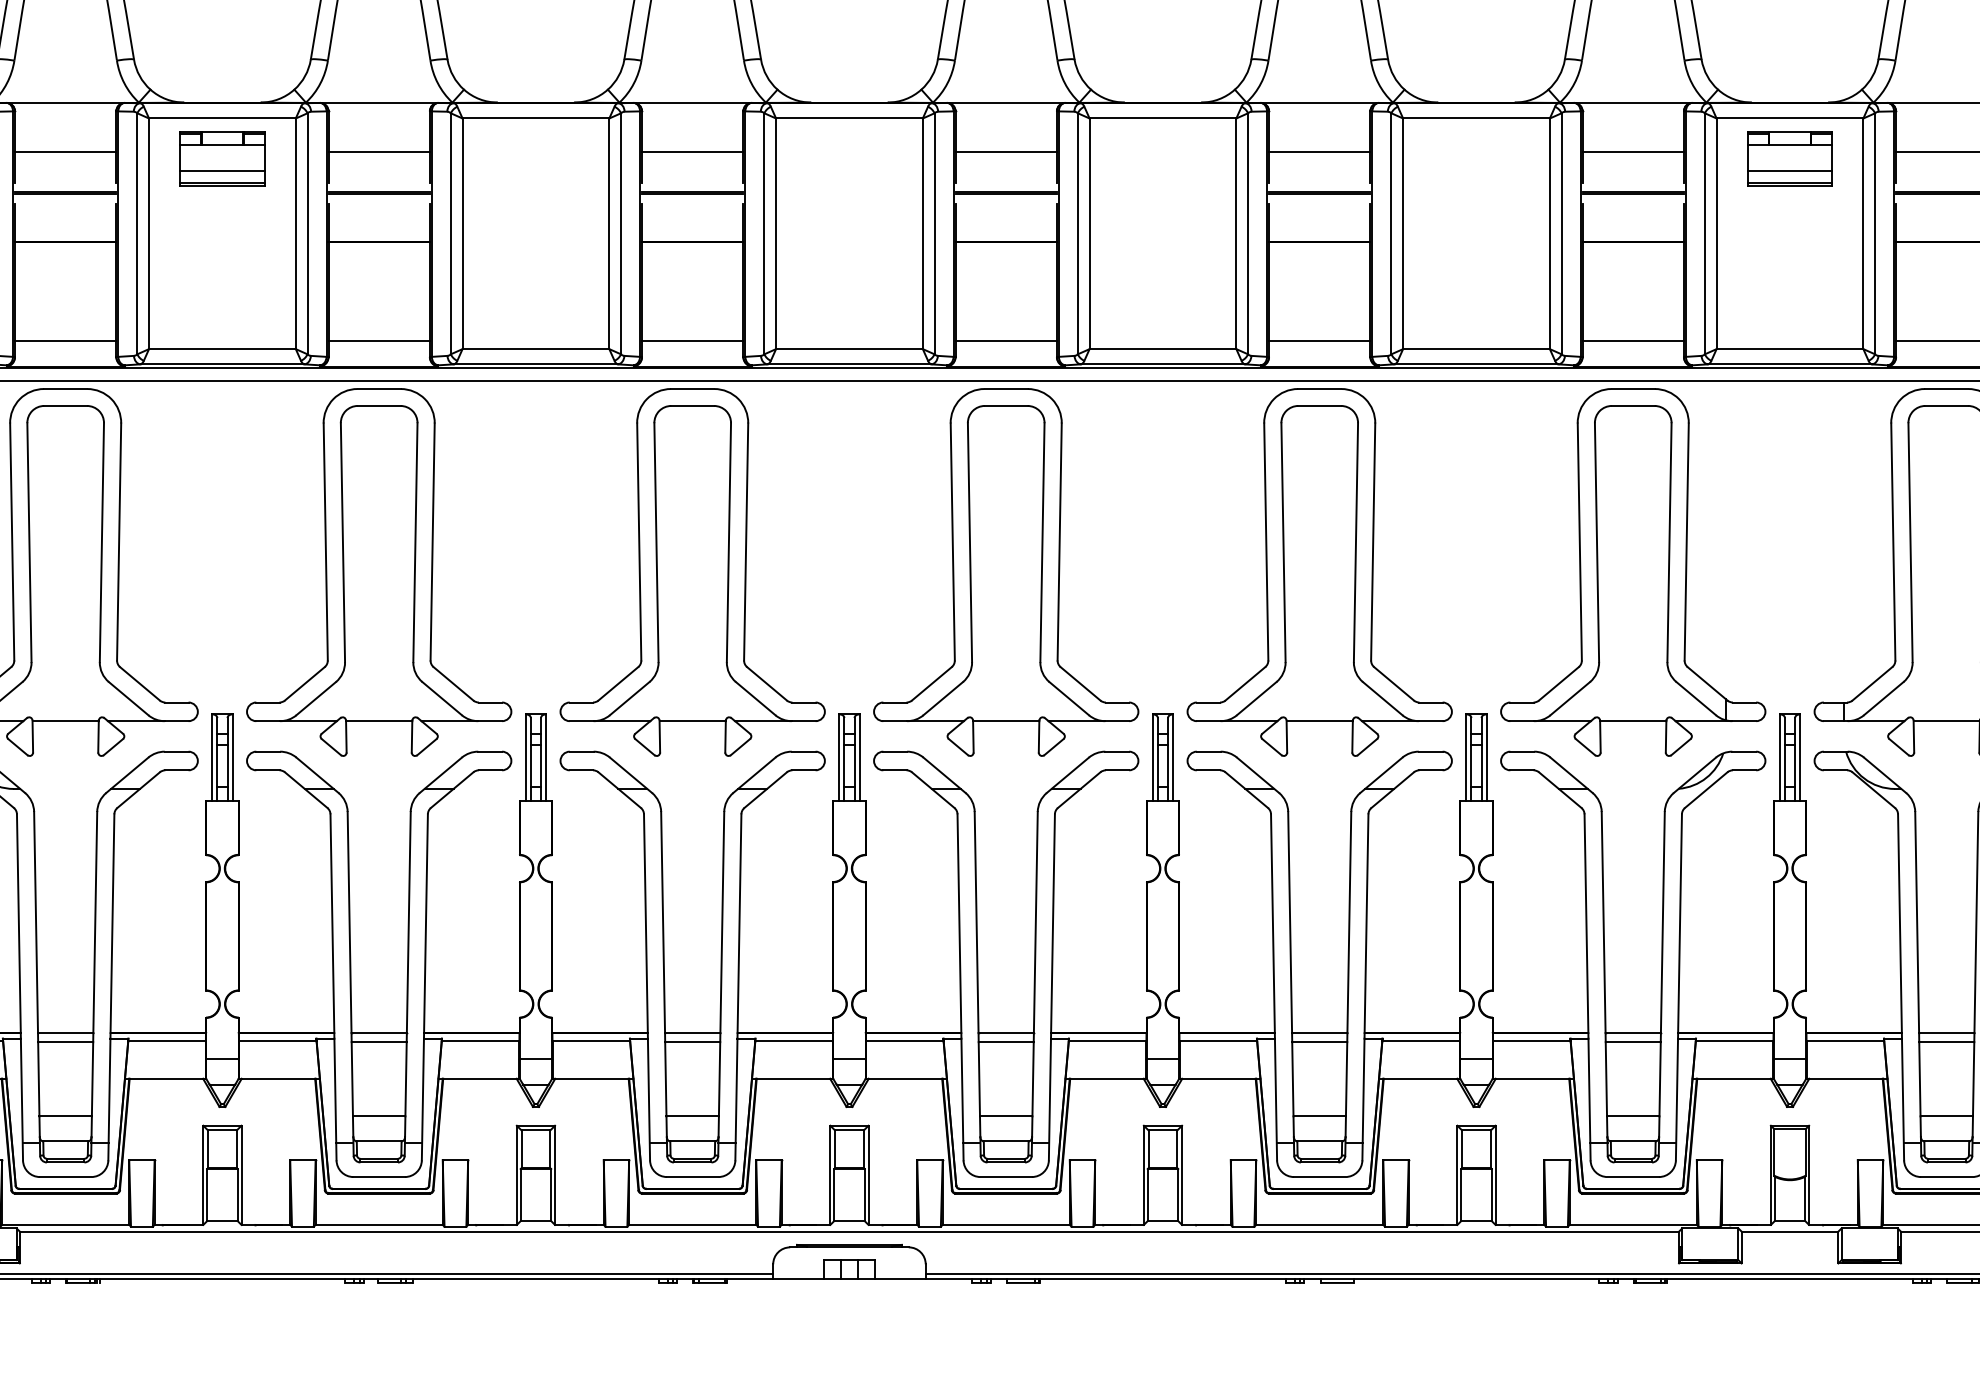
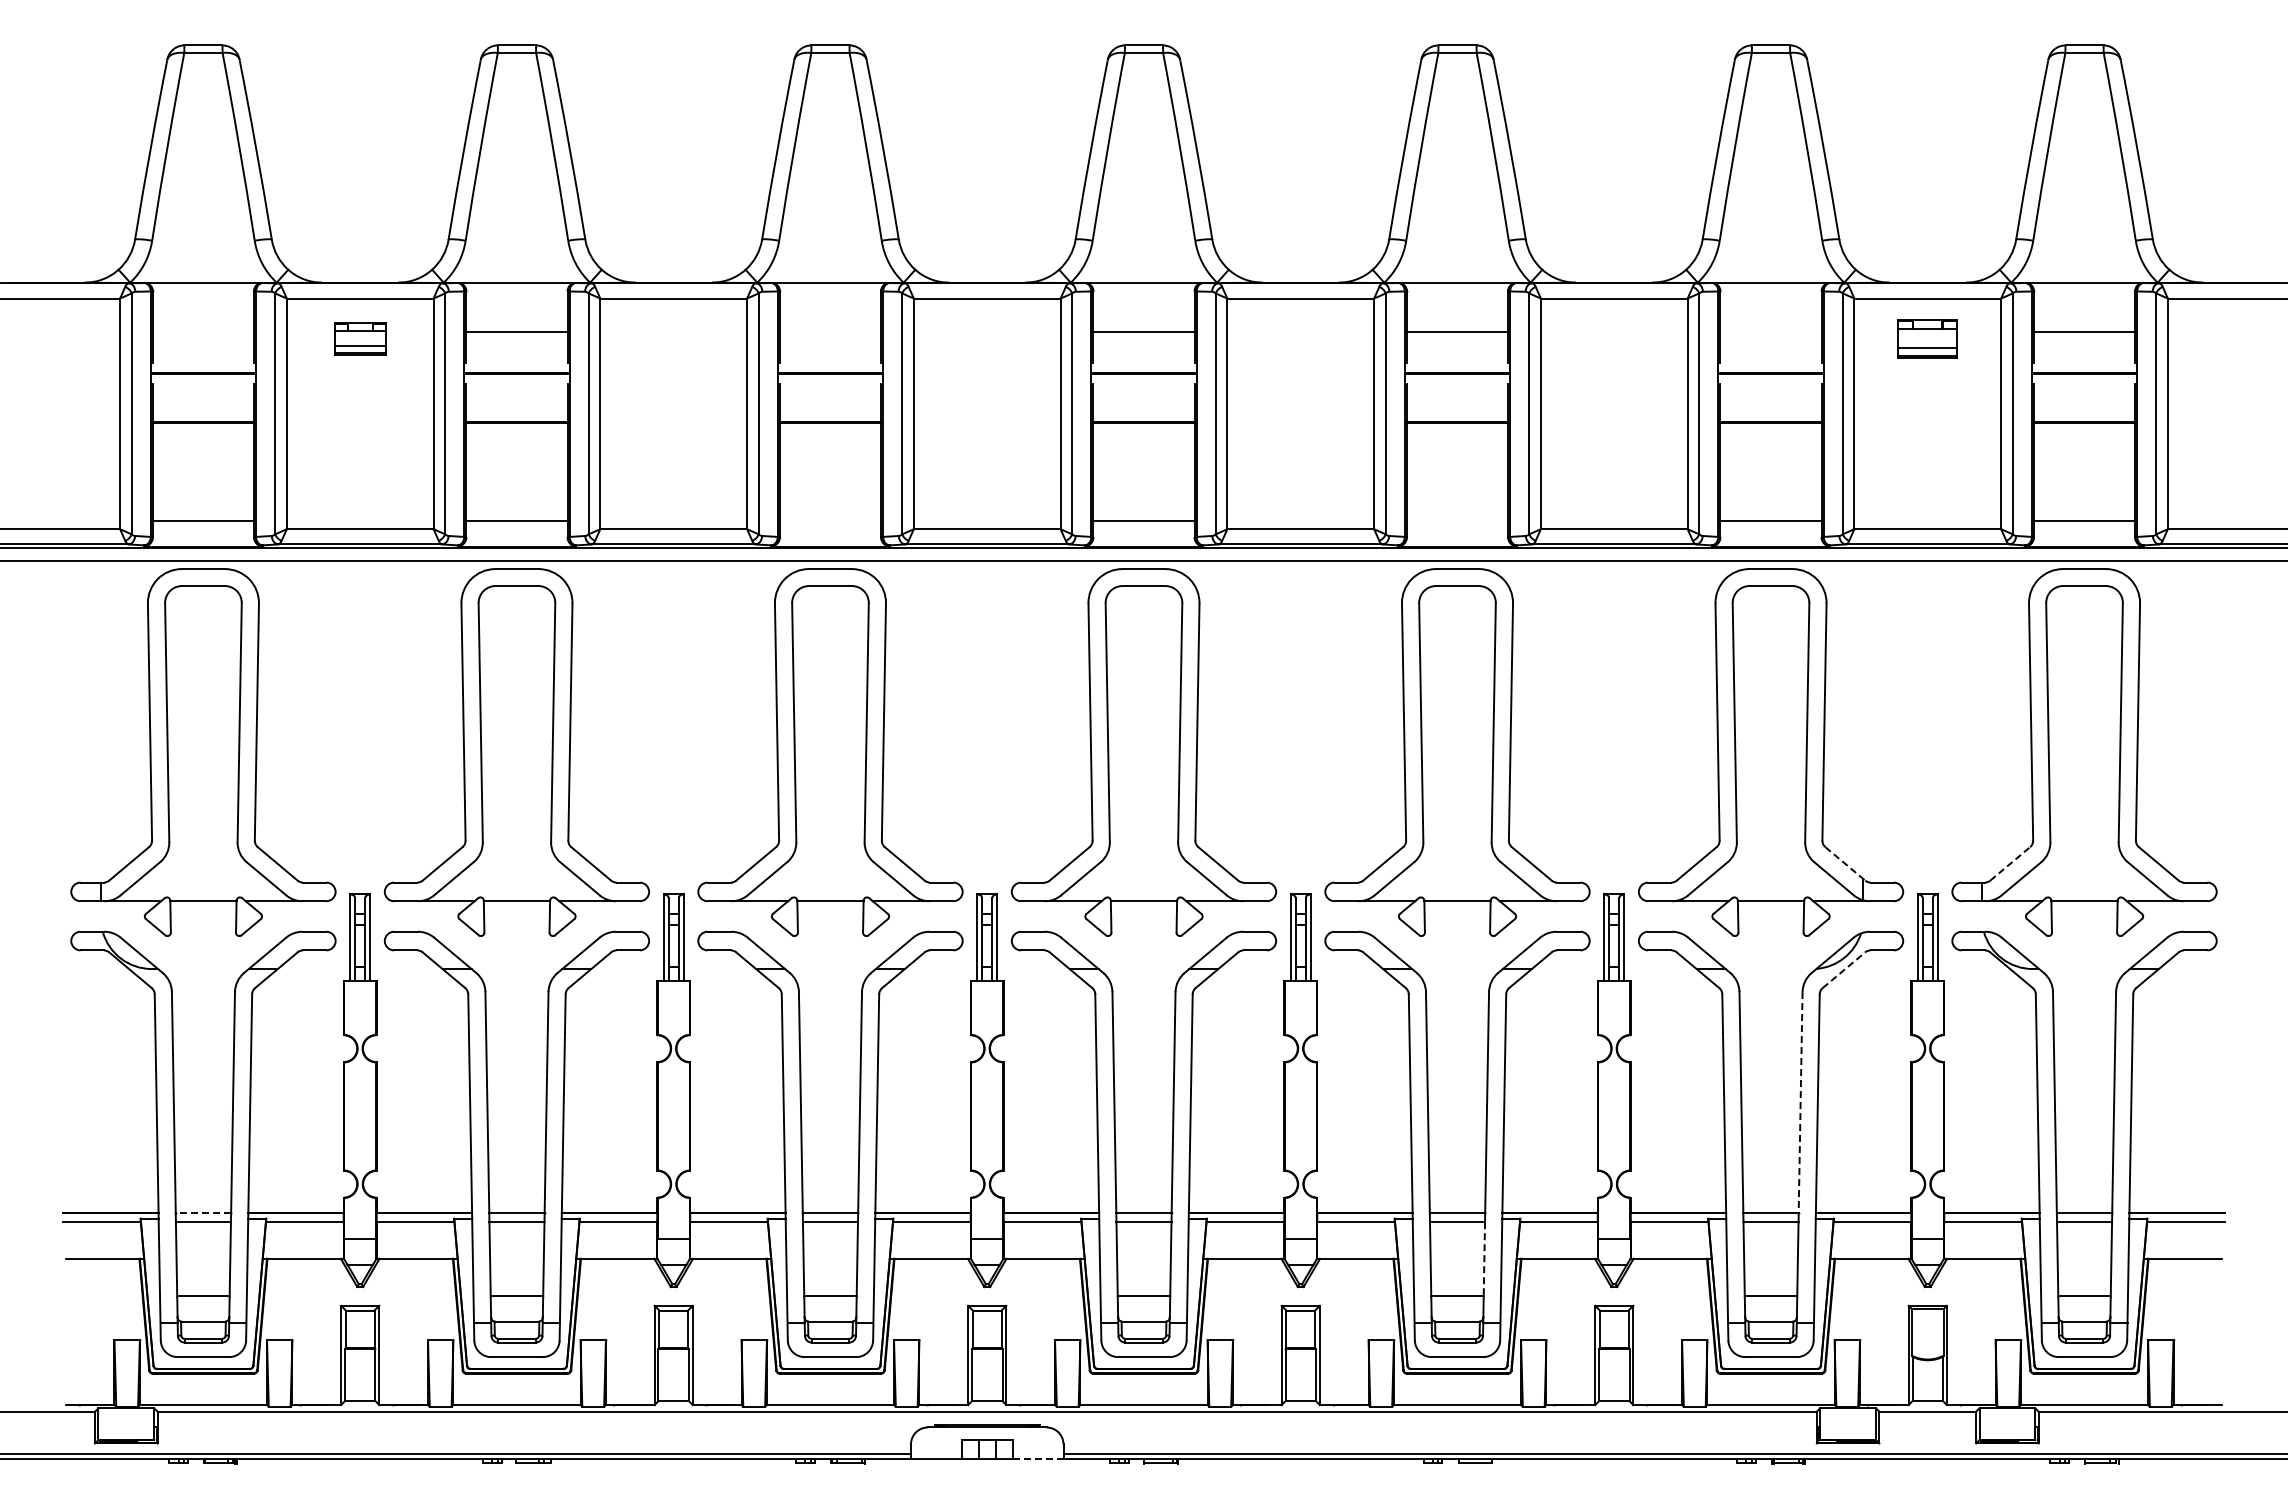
line: (65, 152) -> (203, 332), removed
line: (692, 152) -> (830, 332), removed
line: (1632, 152) -> (1770, 332), removed
part: (222, 158) -> (360, 338), size x0.6
part: (1789, 158) -> (1927, 338), size x0.7
line: (692, 341) -> (830, 521), removed
line: (1319, 341) -> (1457, 521), removed
line: (1872, 683) -> (2010, 863), solid -> dashed
line: (1707, 684) -> (1845, 864), solid -> dashed
line: (1706, 790) -> (1844, 970), solid -> dashed
line: (1662, 922) -> (1800, 1102), solid -> dashed
line: (65, 1033) -> (203, 1213), solid -> dashed
line: (1346, 1079) -> (1484, 1259), solid -> dashed
line: (900, 1278) -> (1038, 1458), solid -> dashed

